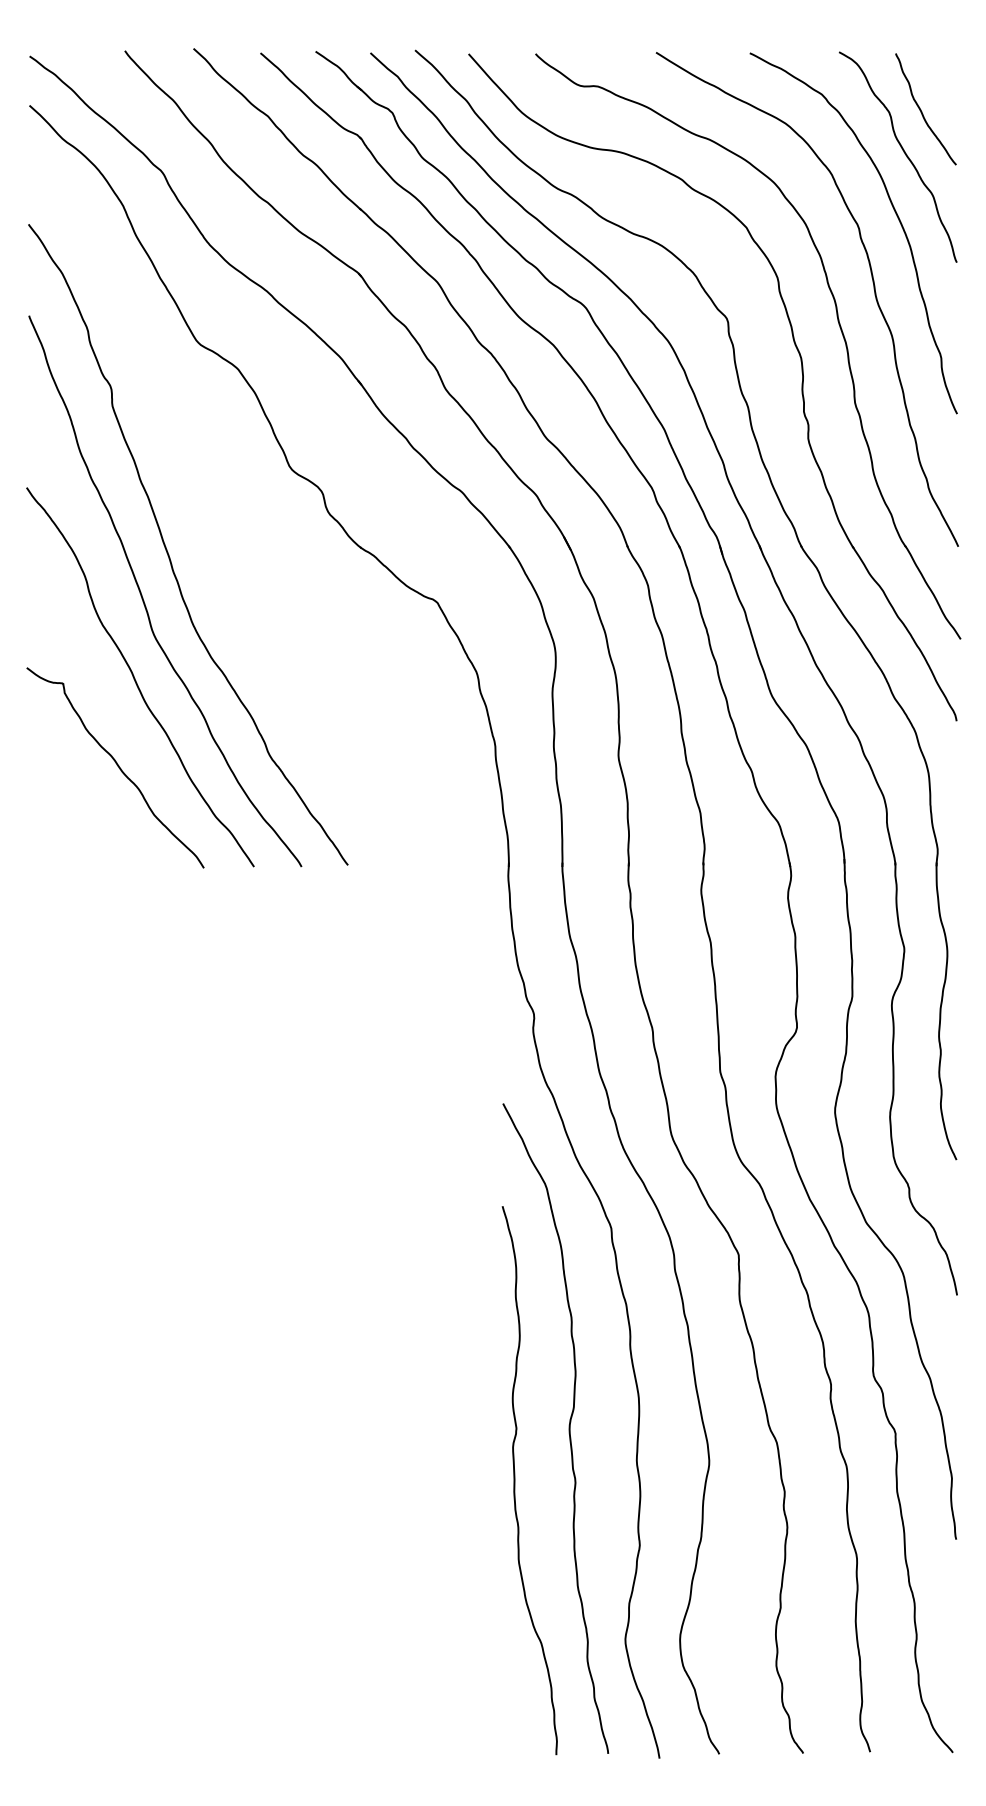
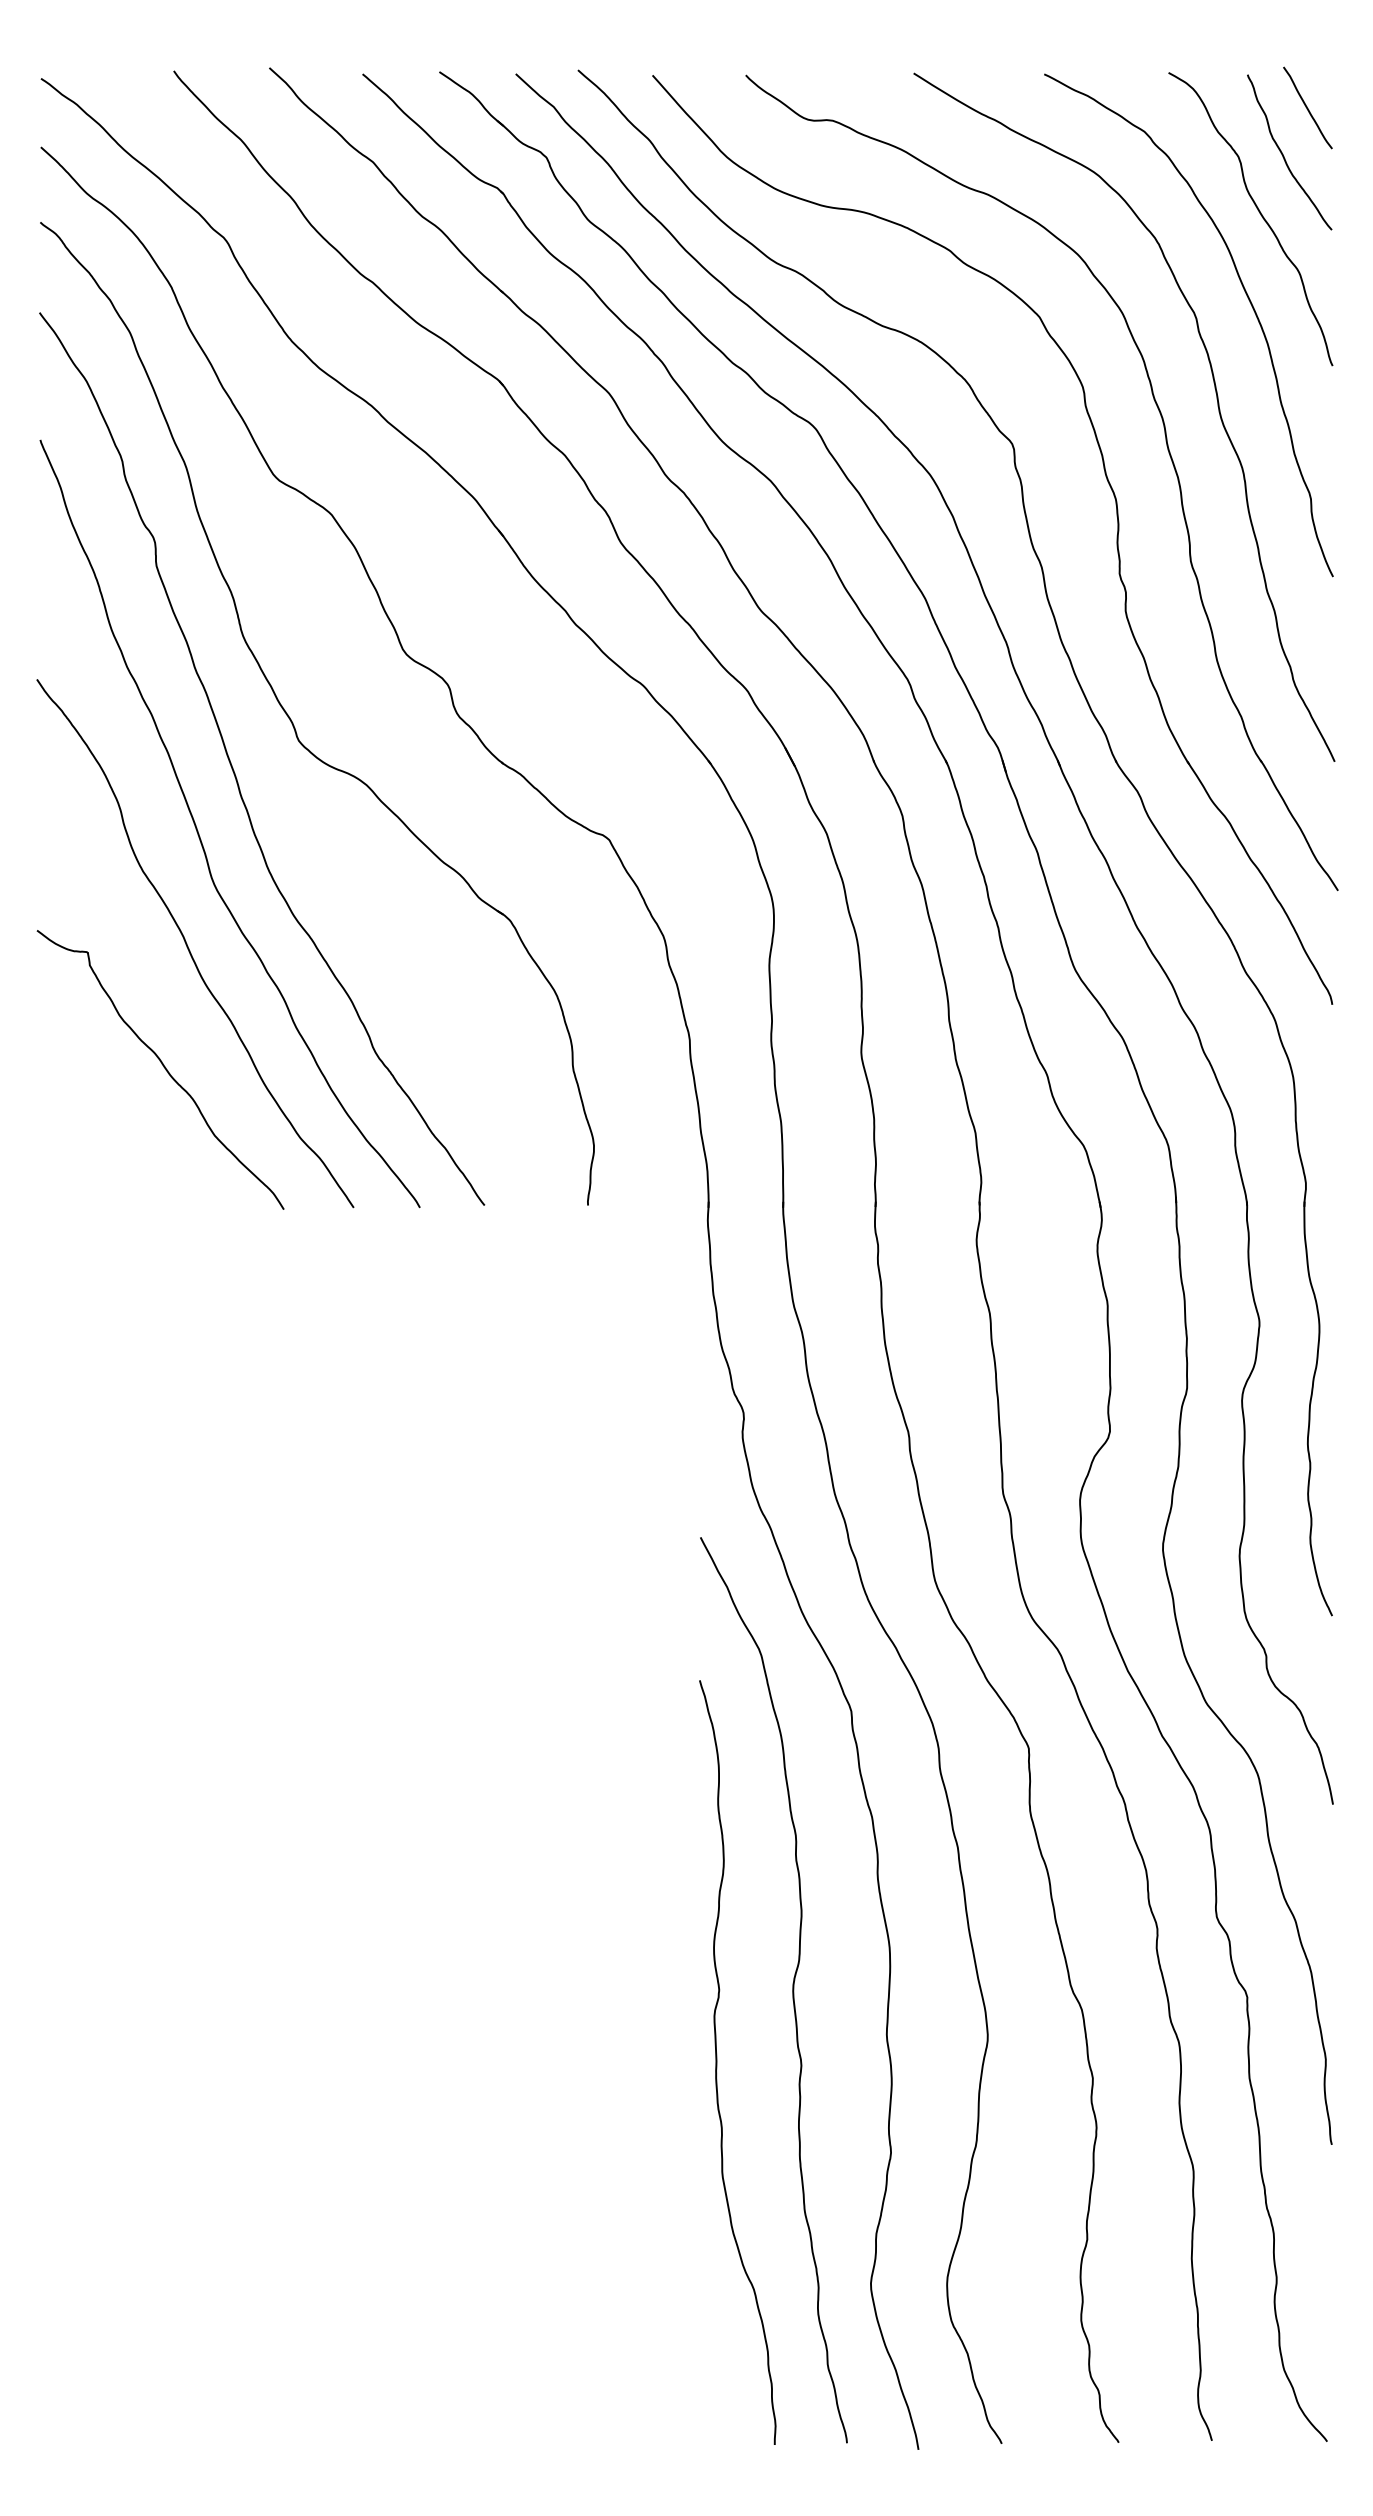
curve: (938, 77) -> (1307, 107), added
part: (210, 518) -> (293, 722), added

